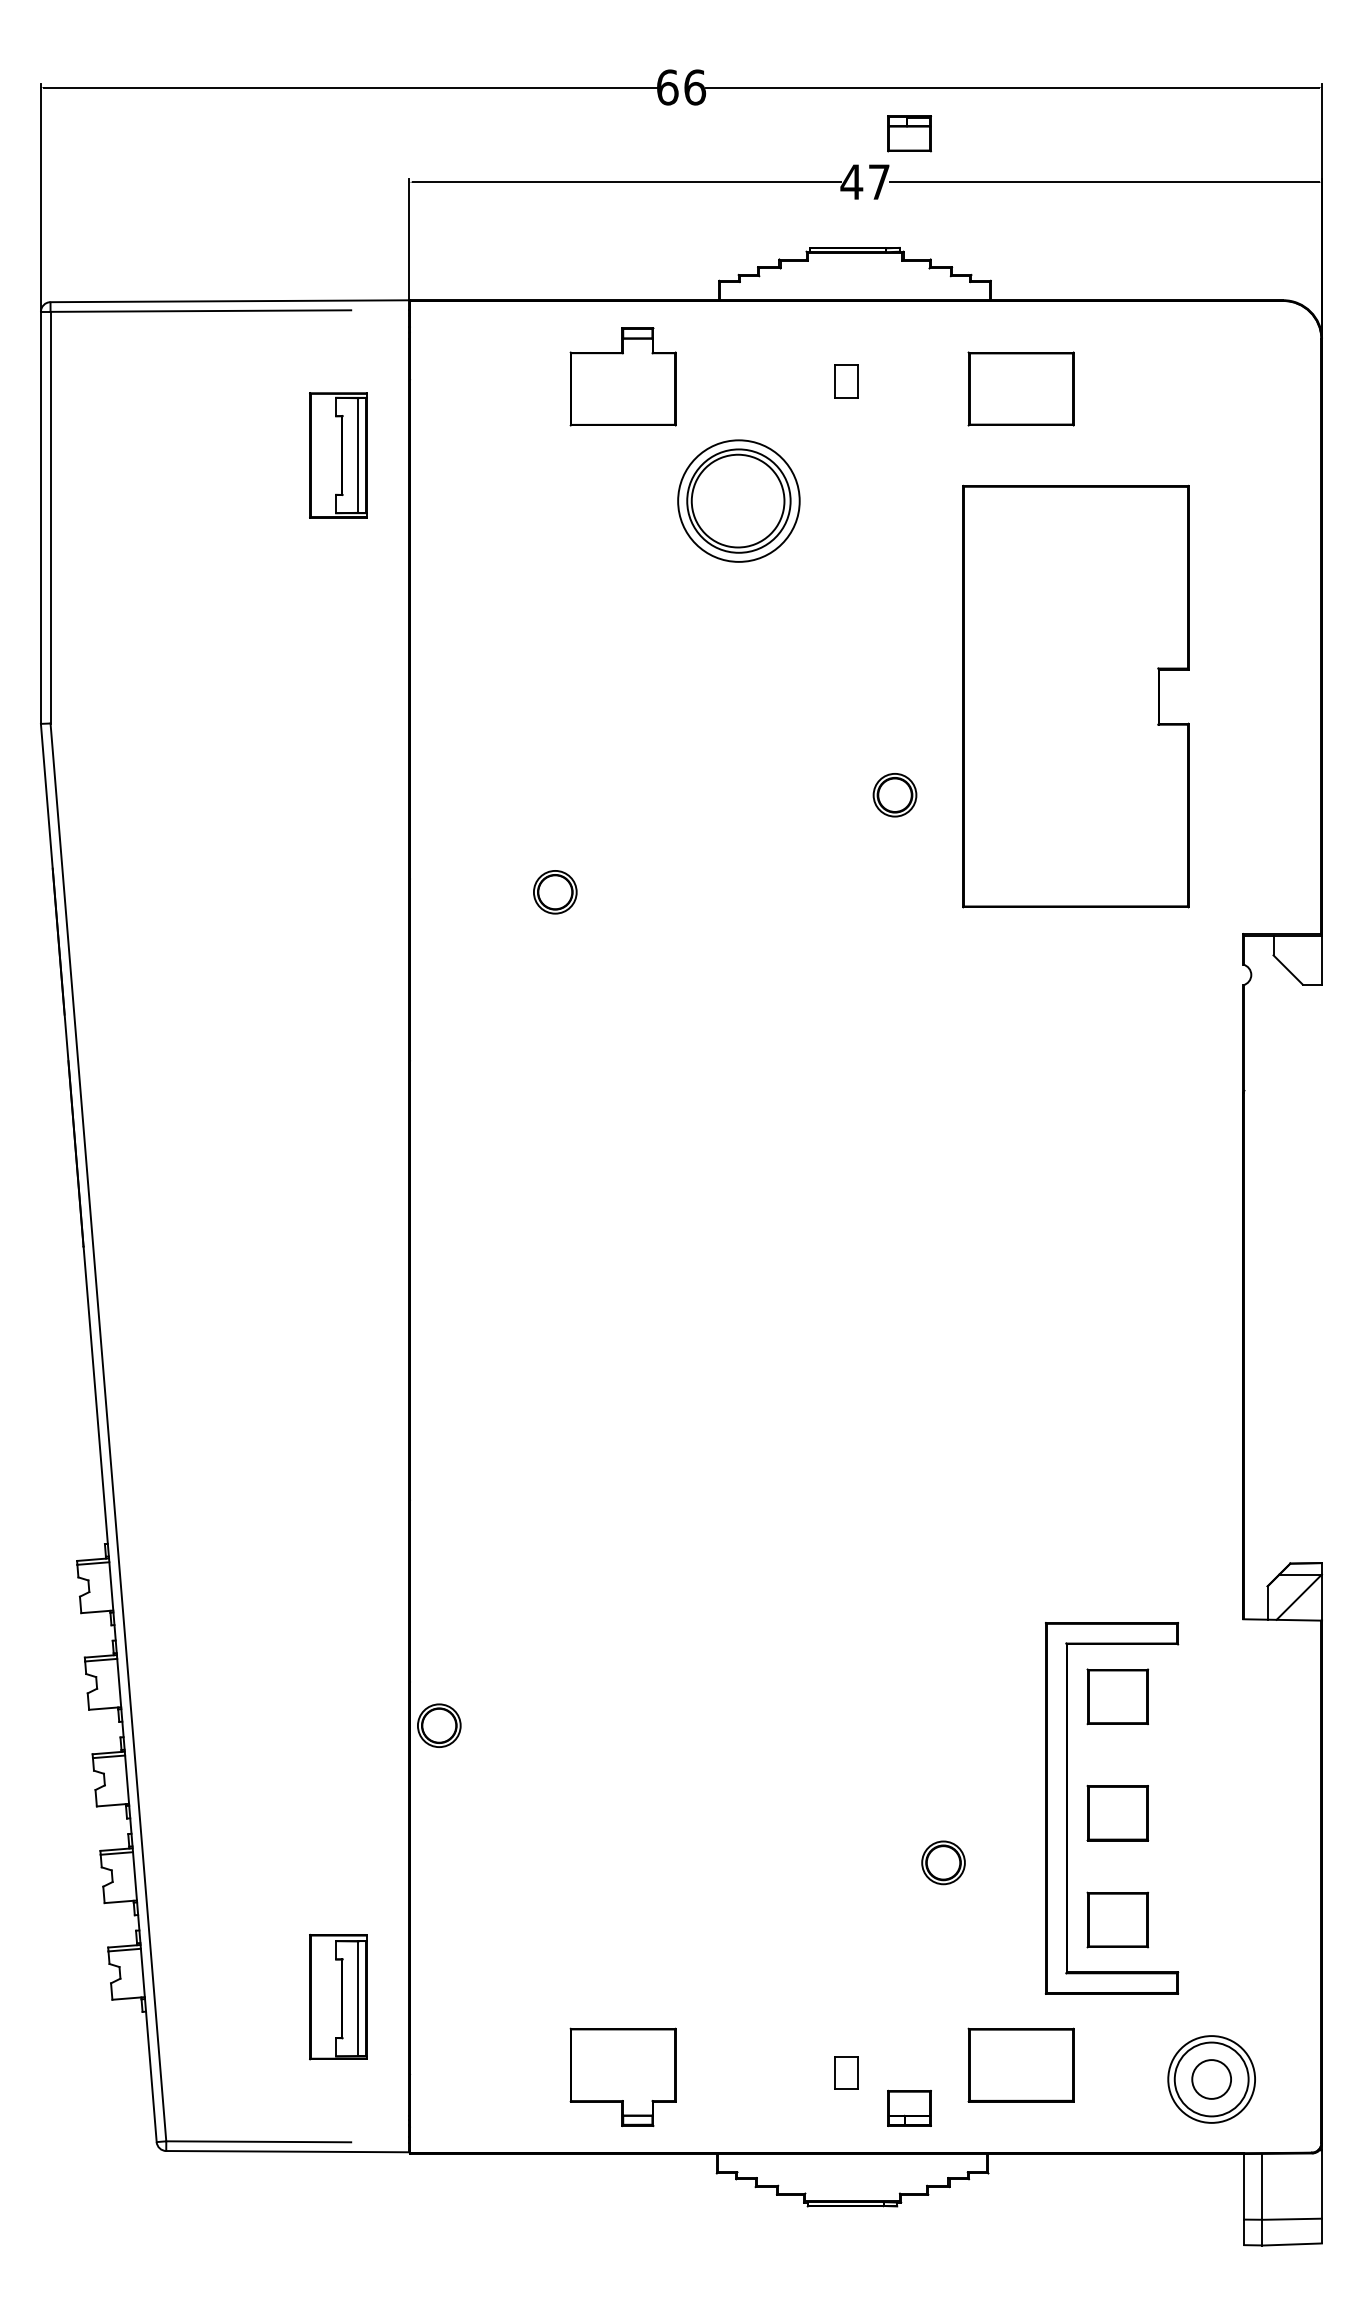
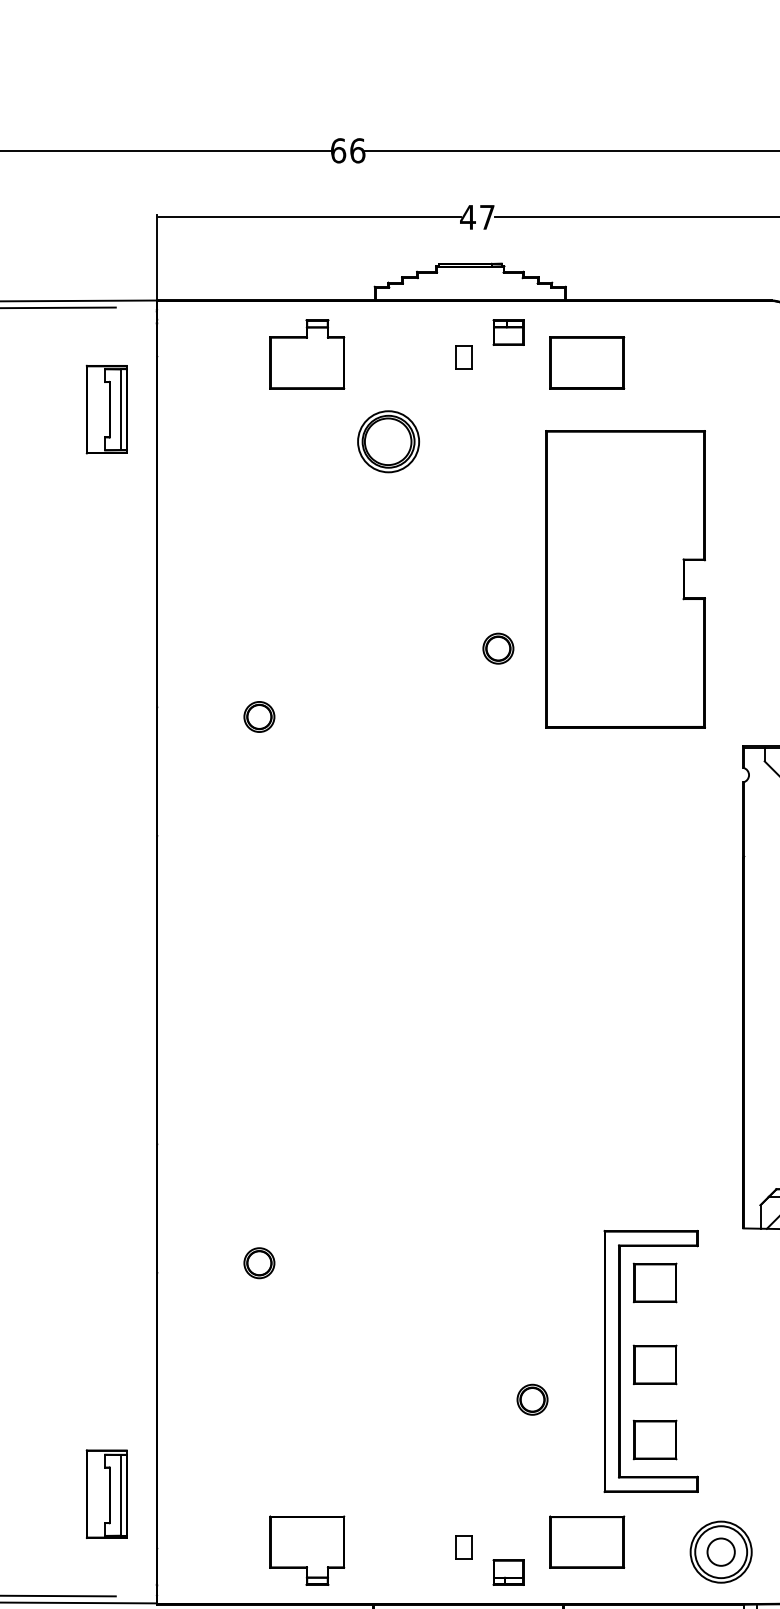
part: (909, 133) -> (508, 332), moved
part: (738, 500) -> (388, 441), size x0.71
part: (439, 1725) -> (259, 1263), moved

